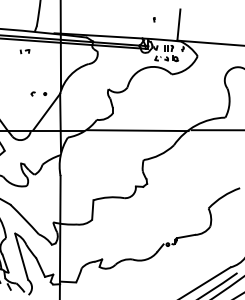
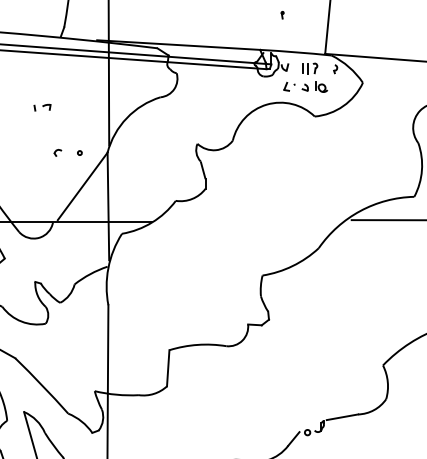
part: (24, 51) -> (41, 107), moved
line: (137, 130) -> (251, 220), removed

